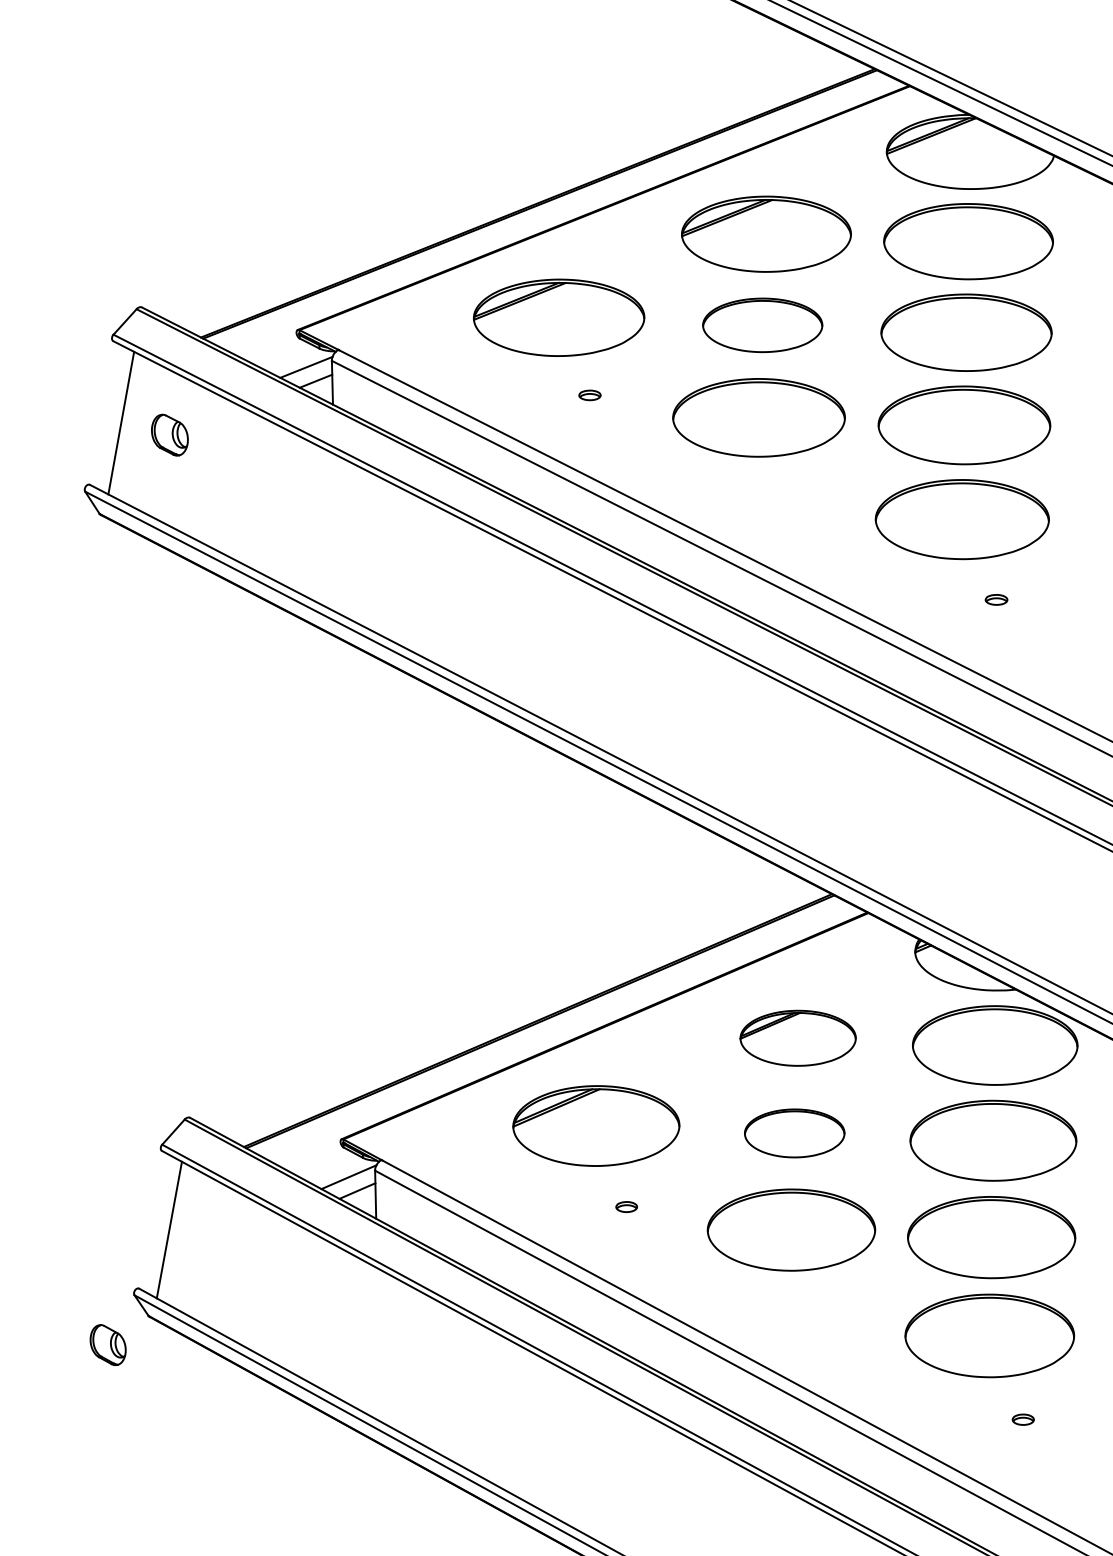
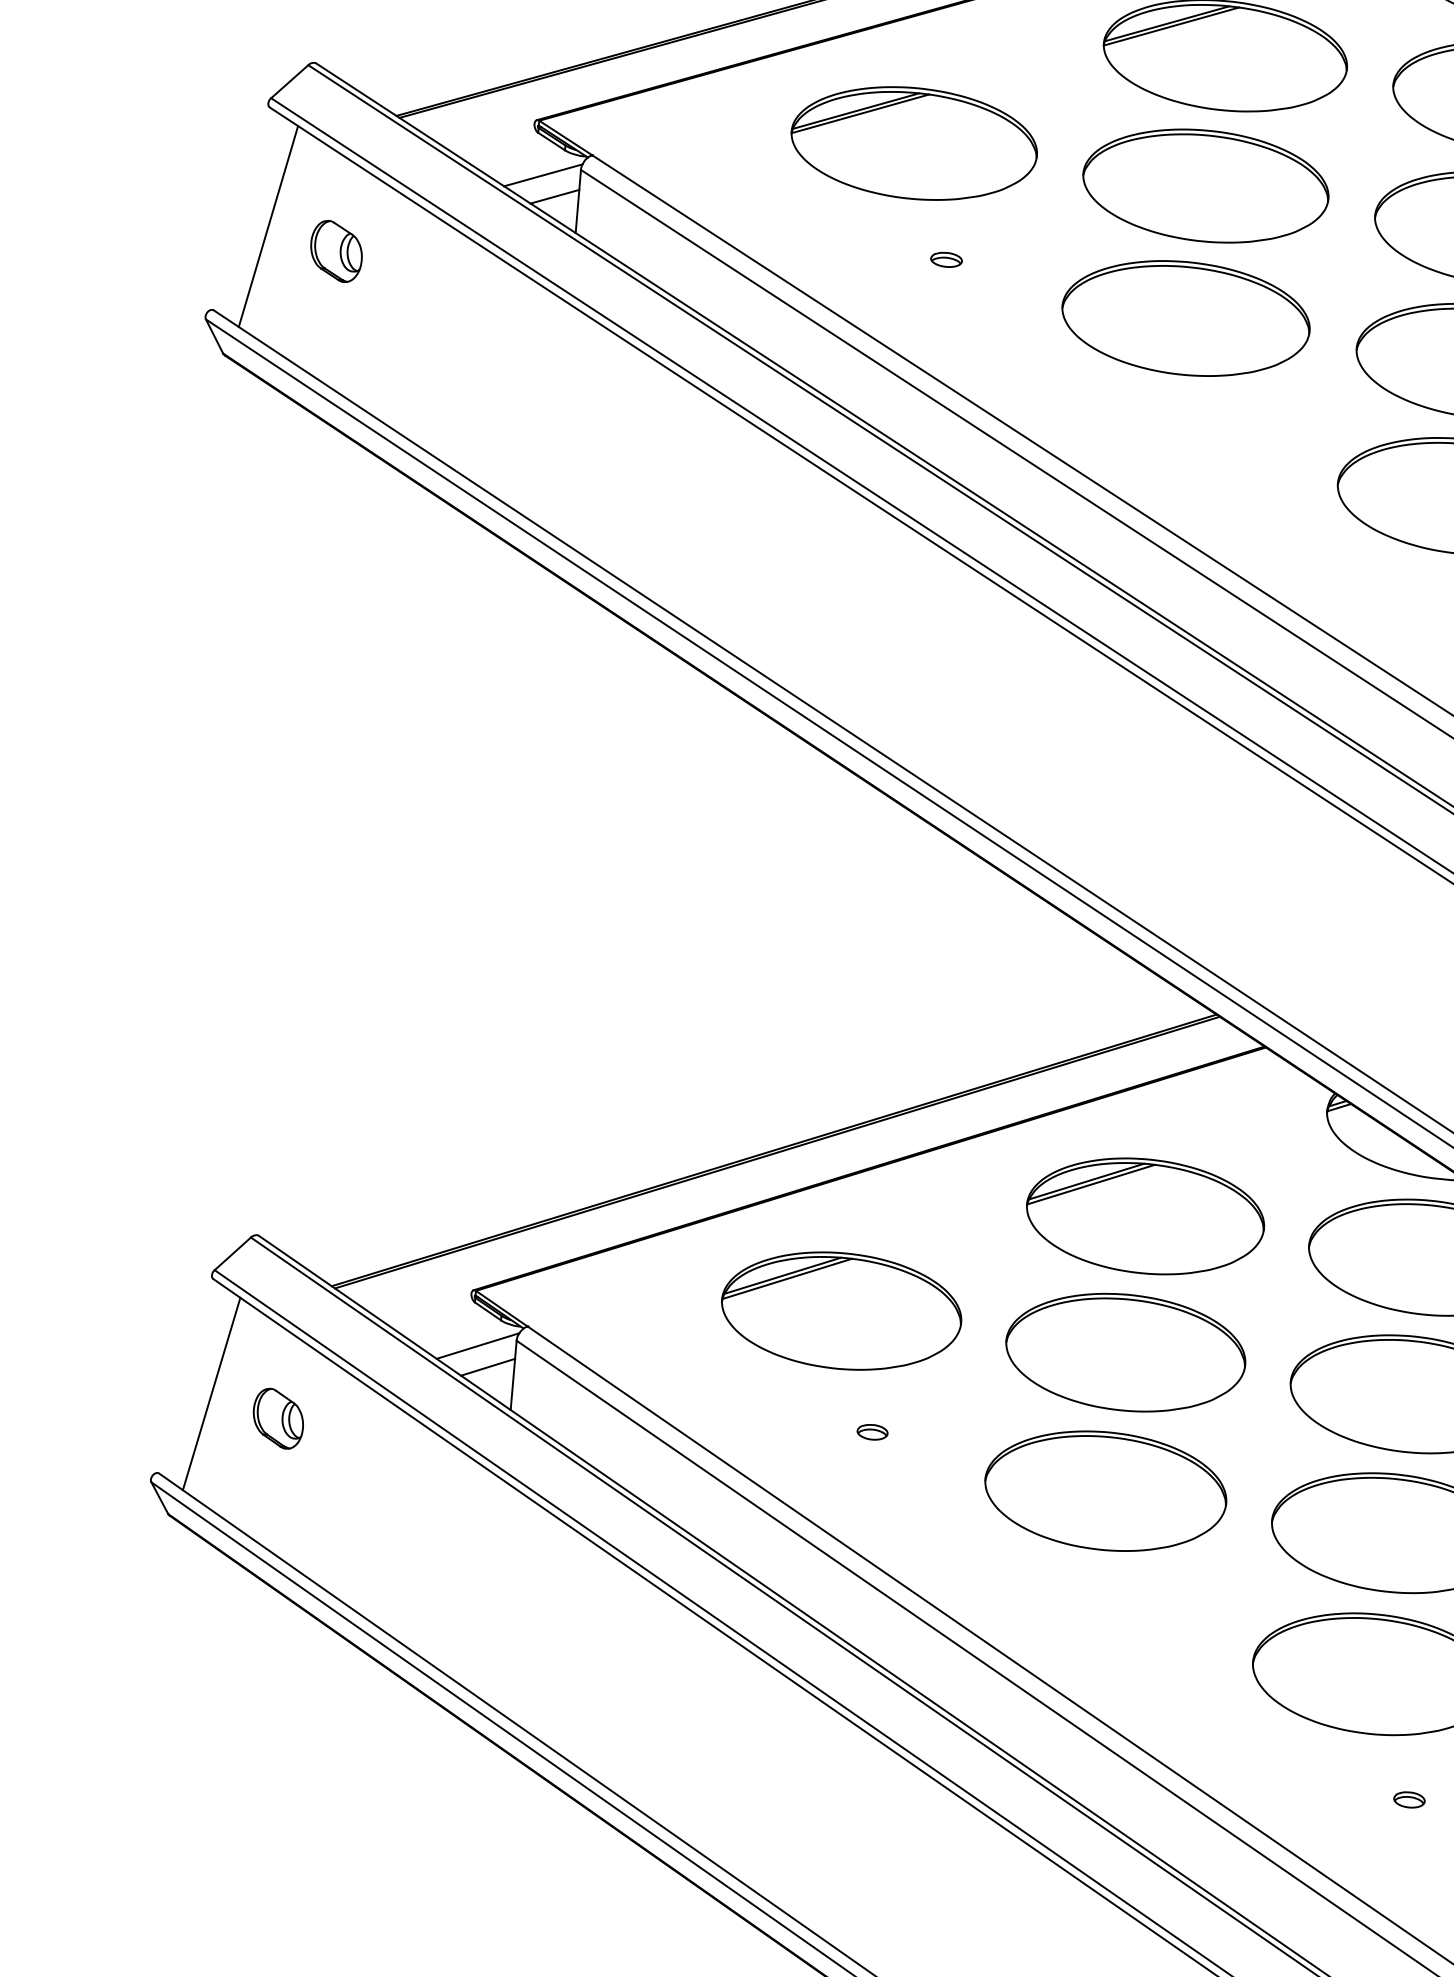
part: (762, 325) -> (1205, 186), size x1.43
part: (797, 1038) -> (1144, 1216), size x1.43
part: (794, 1133) -> (1125, 1352), size x1.67
part: (107, 1344) -> (277, 1417), moved

